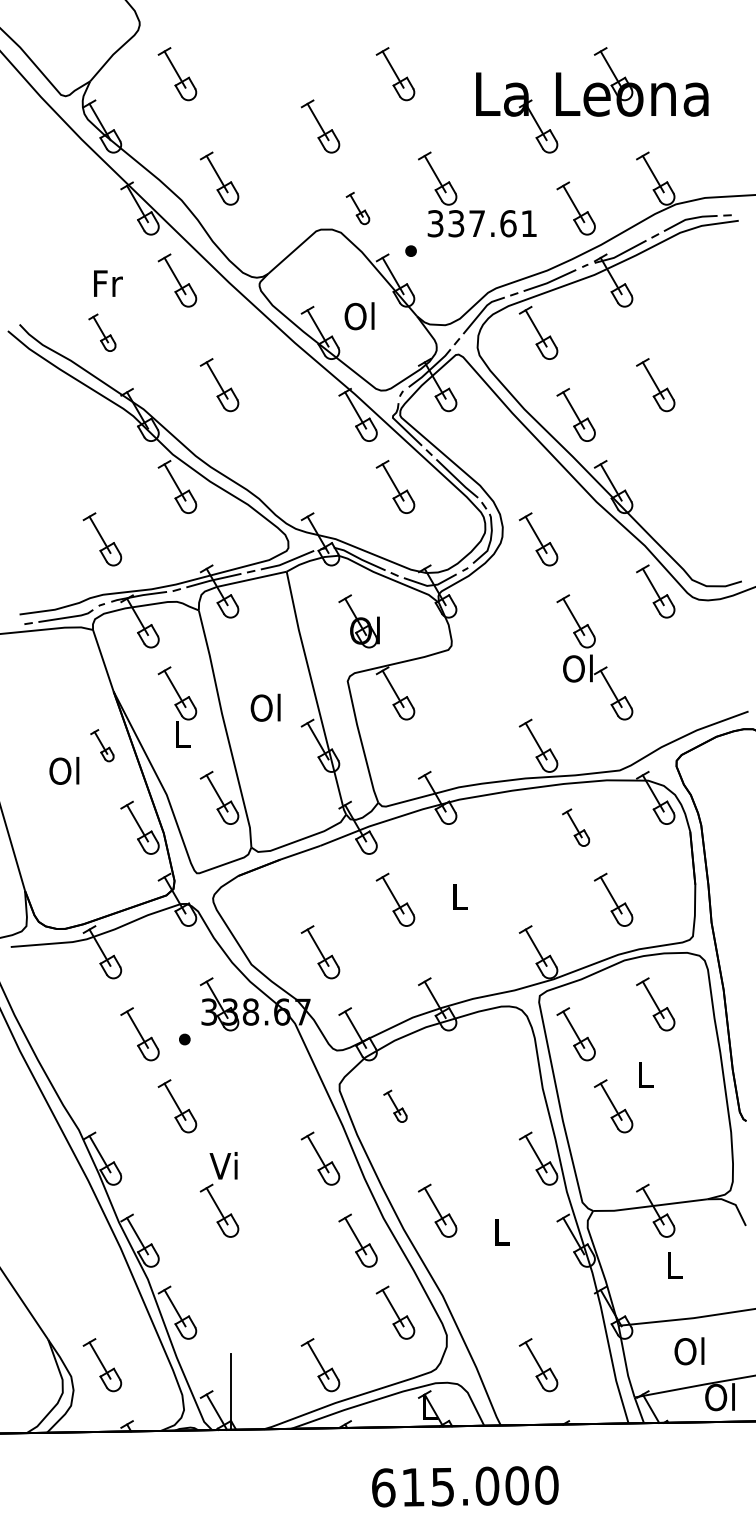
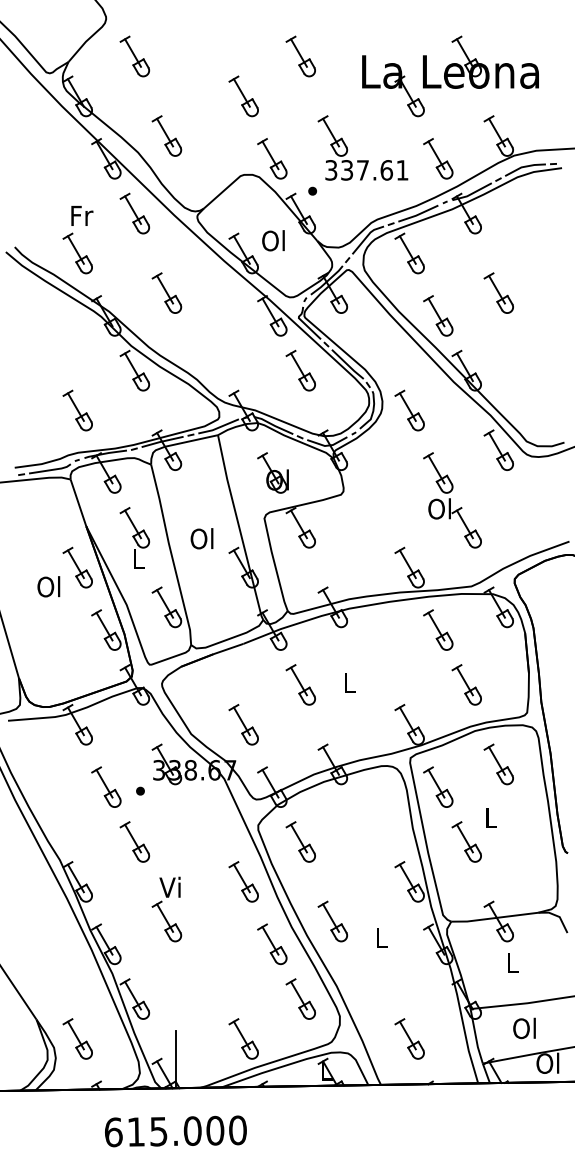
part: (357, 208) -> (271, 158), size x1.67
part: (102, 332) -> (77, 253), size x1.43
part: (102, 745) -> (77, 567), size x1.67
part: (575, 827) -> (437, 629), size x1.43
part: (395, 1106) -> (300, 842), size x1.67
text: (465, 1486) -> (176, 1131), moved

